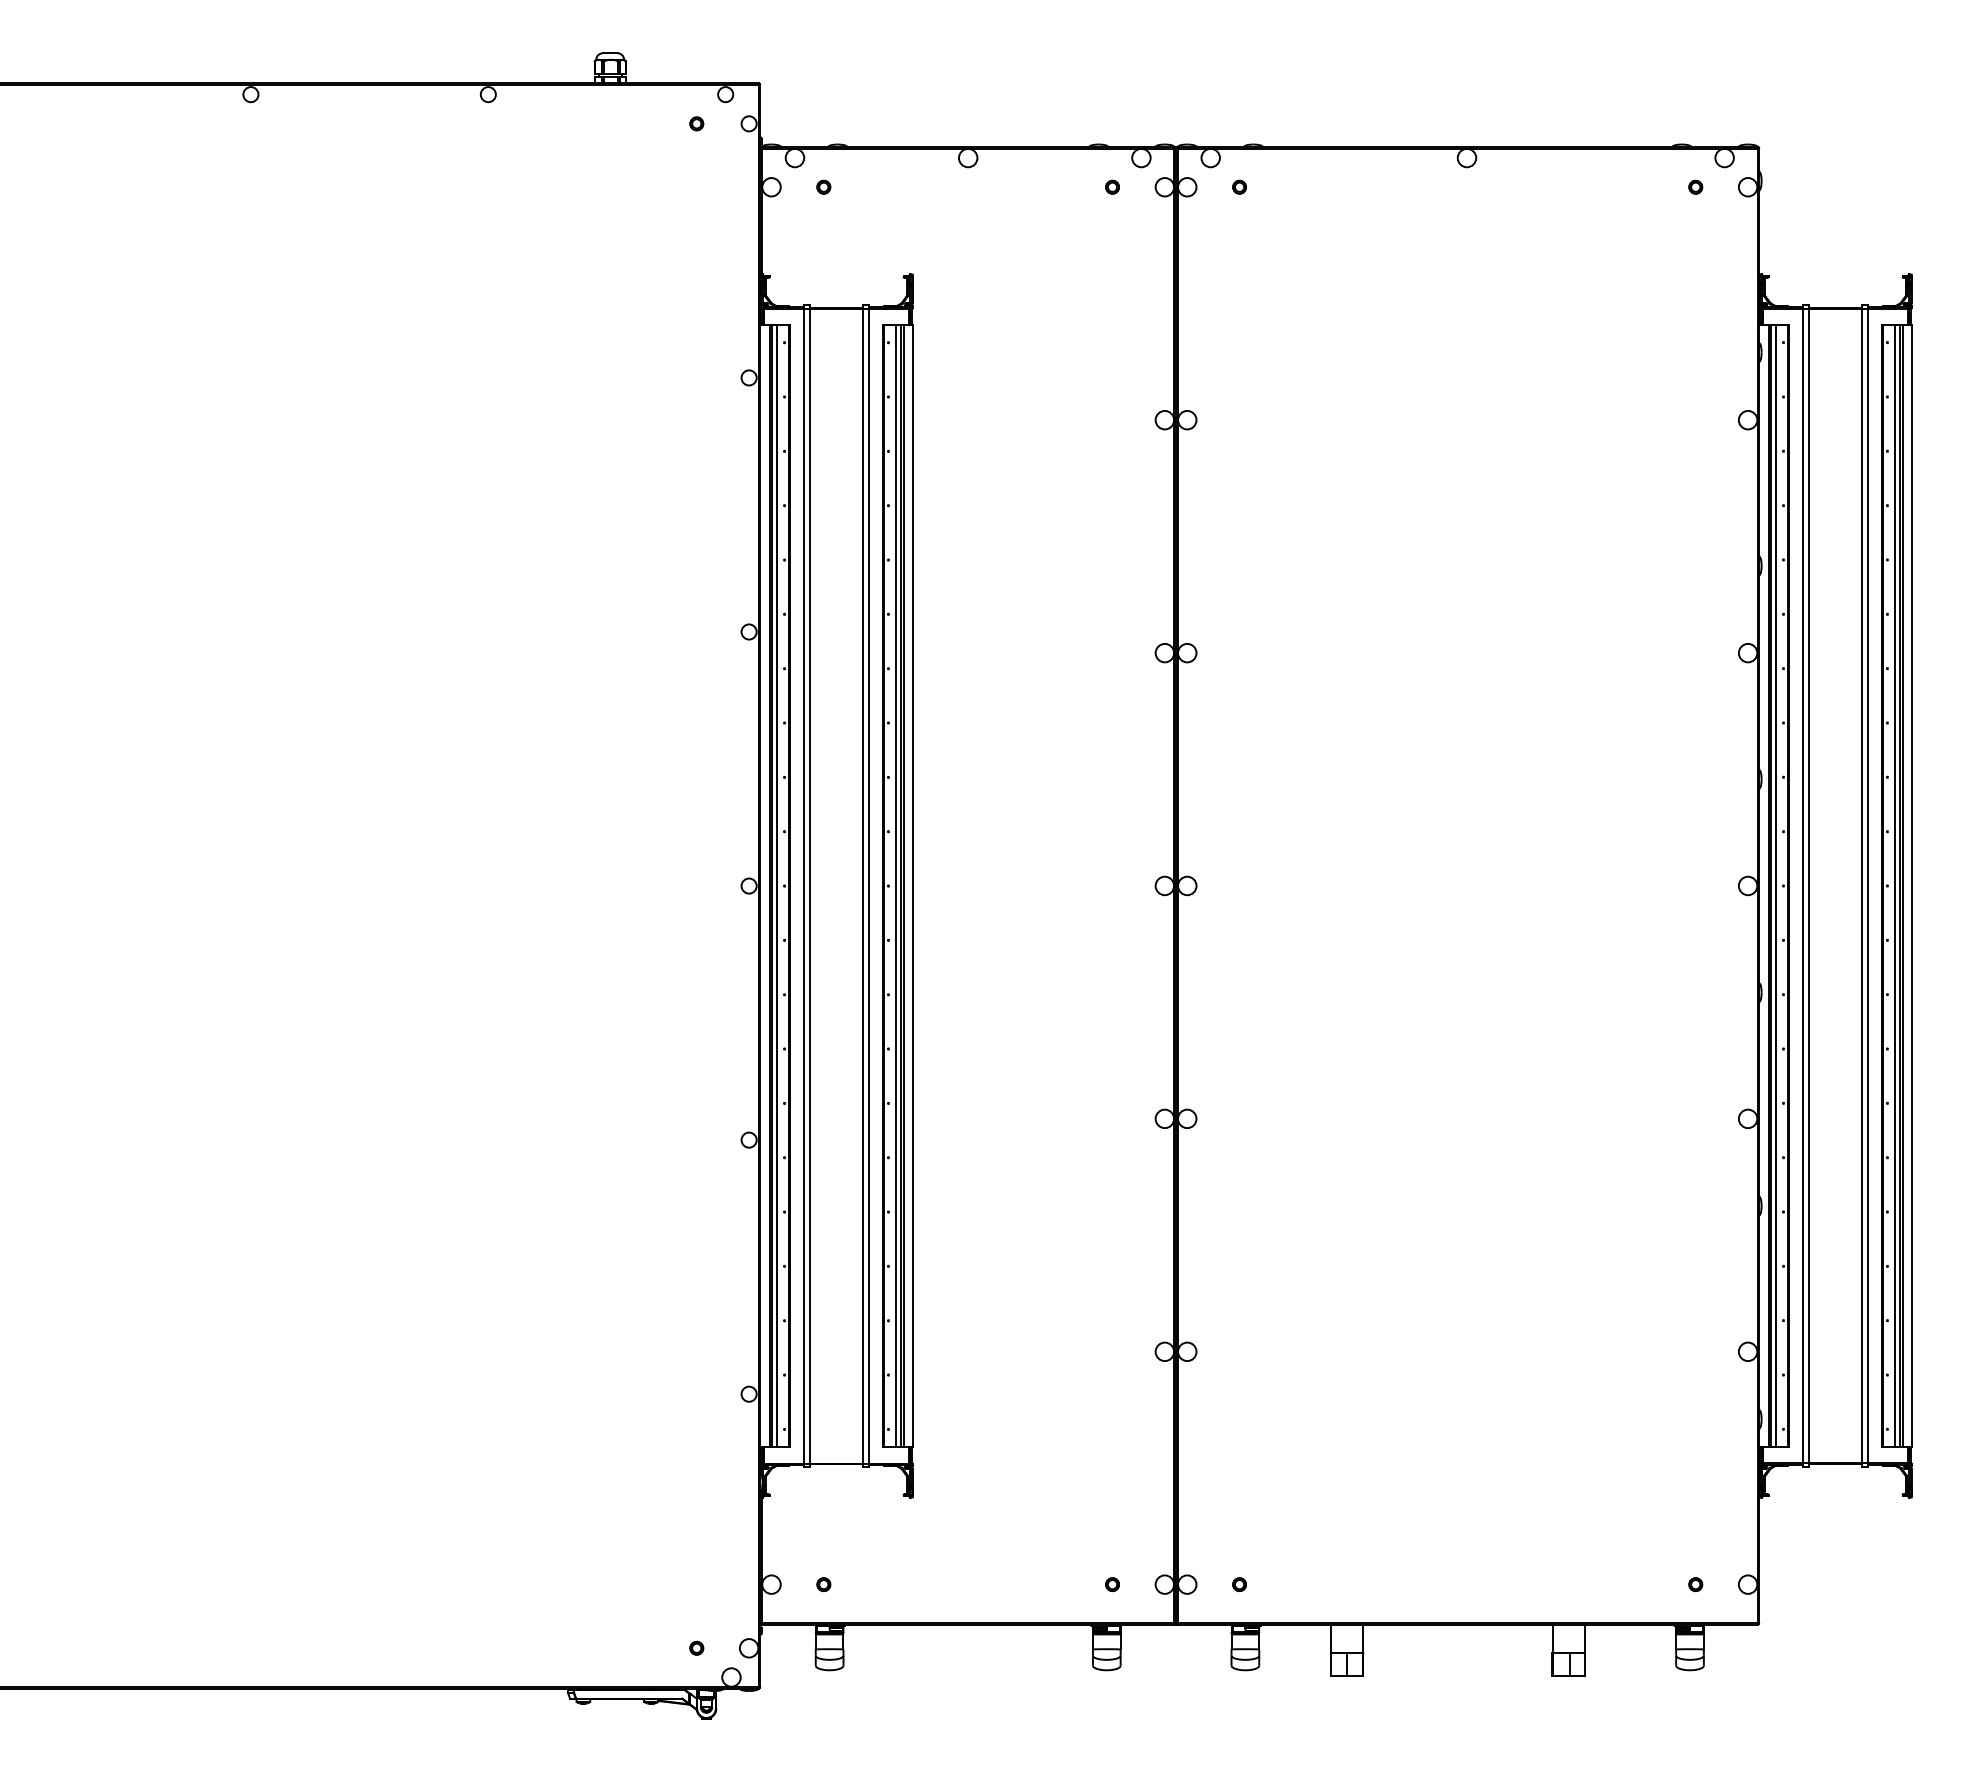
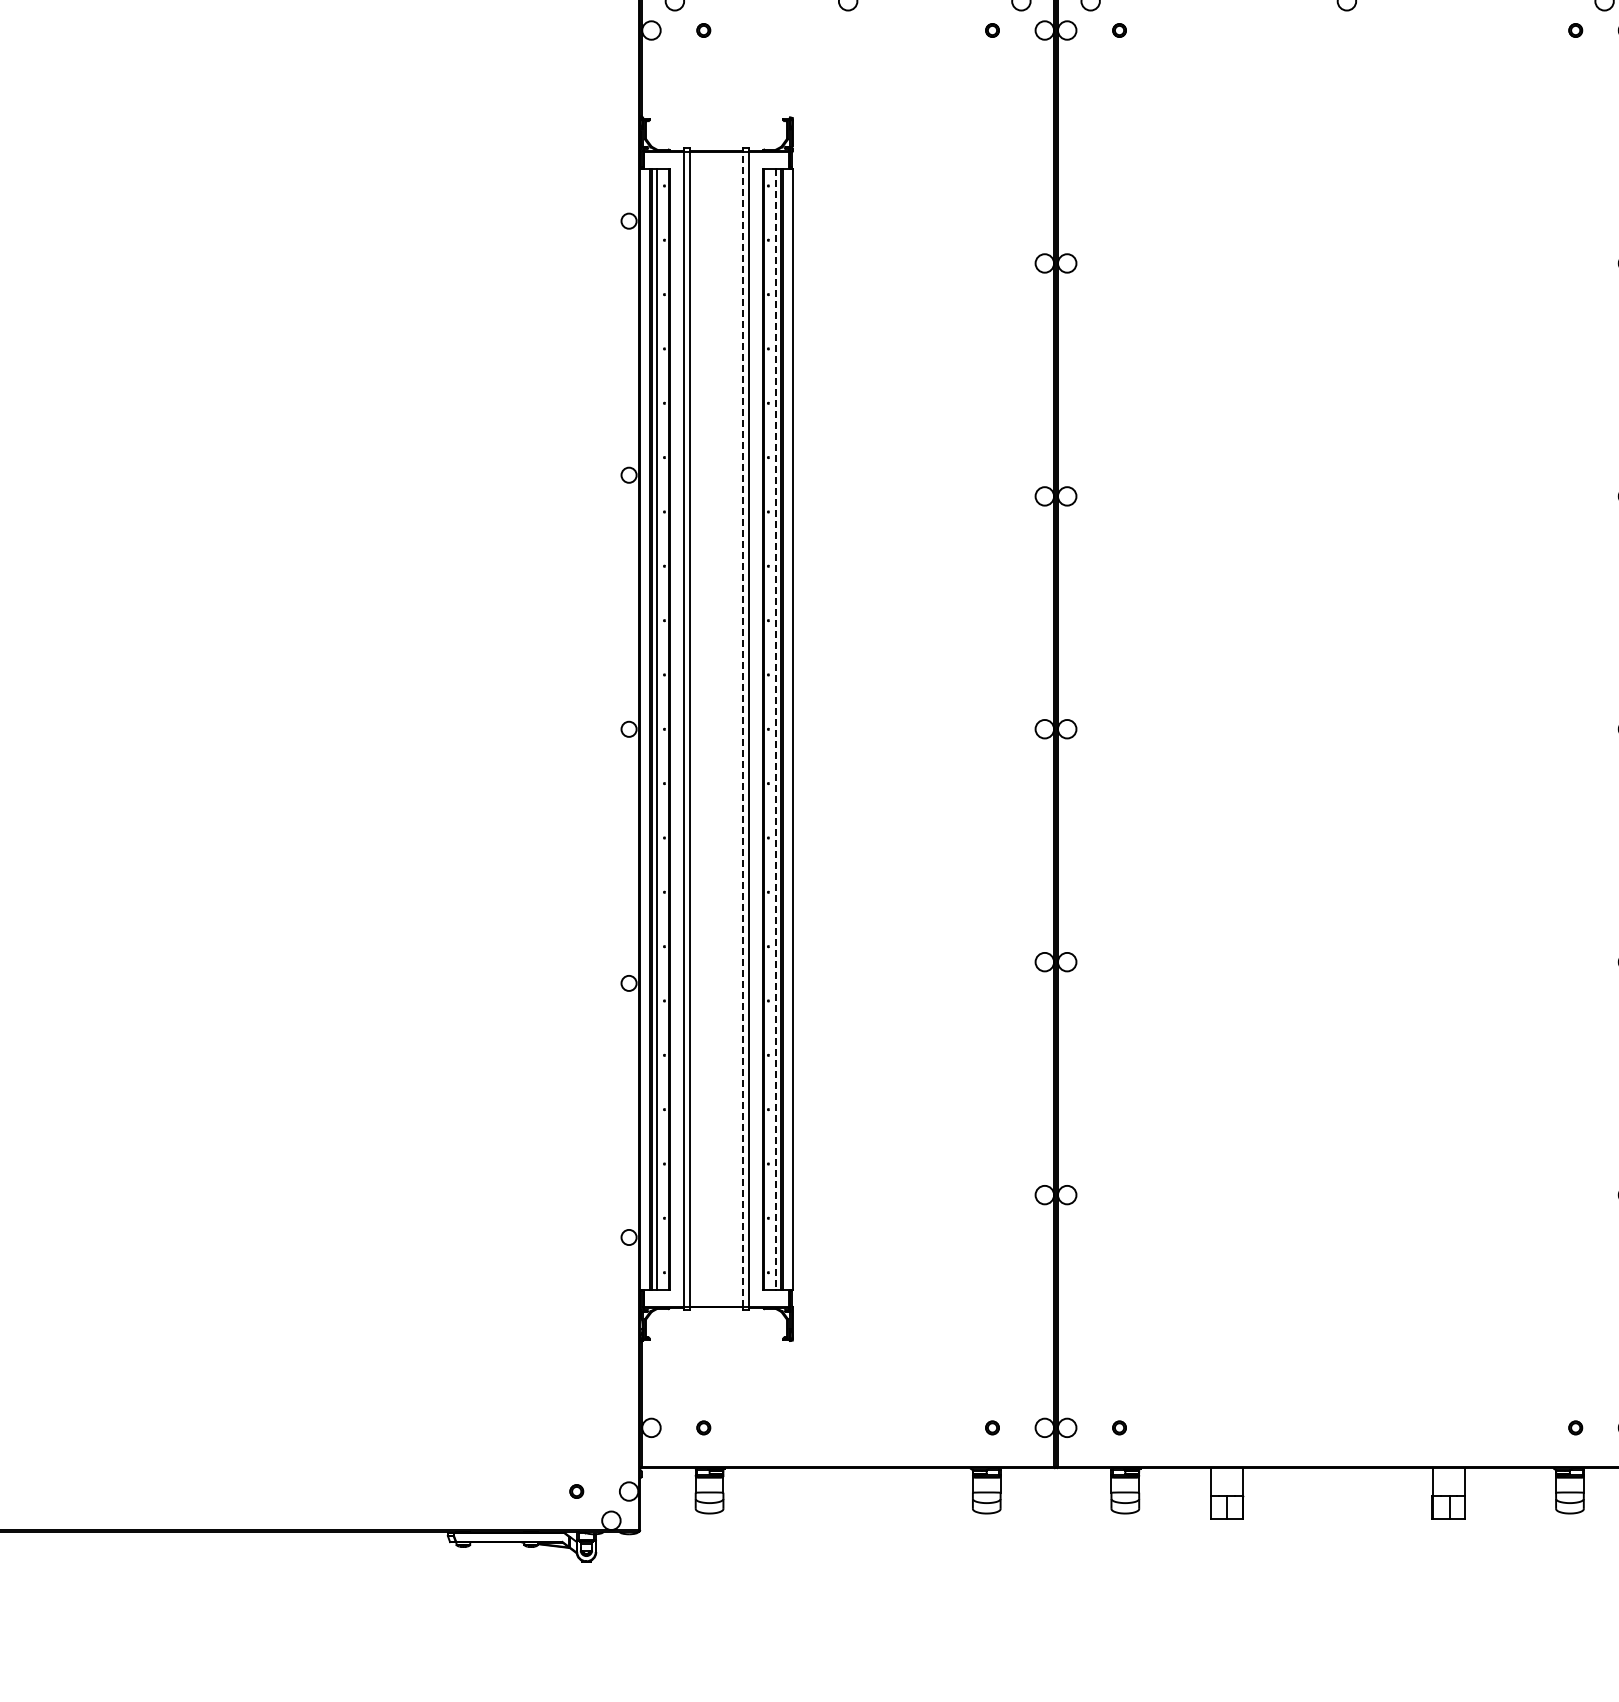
line: (863, 885) -> (743, 728), solid -> dashed
line: (896, 886) -> (776, 729), solid -> dashed

